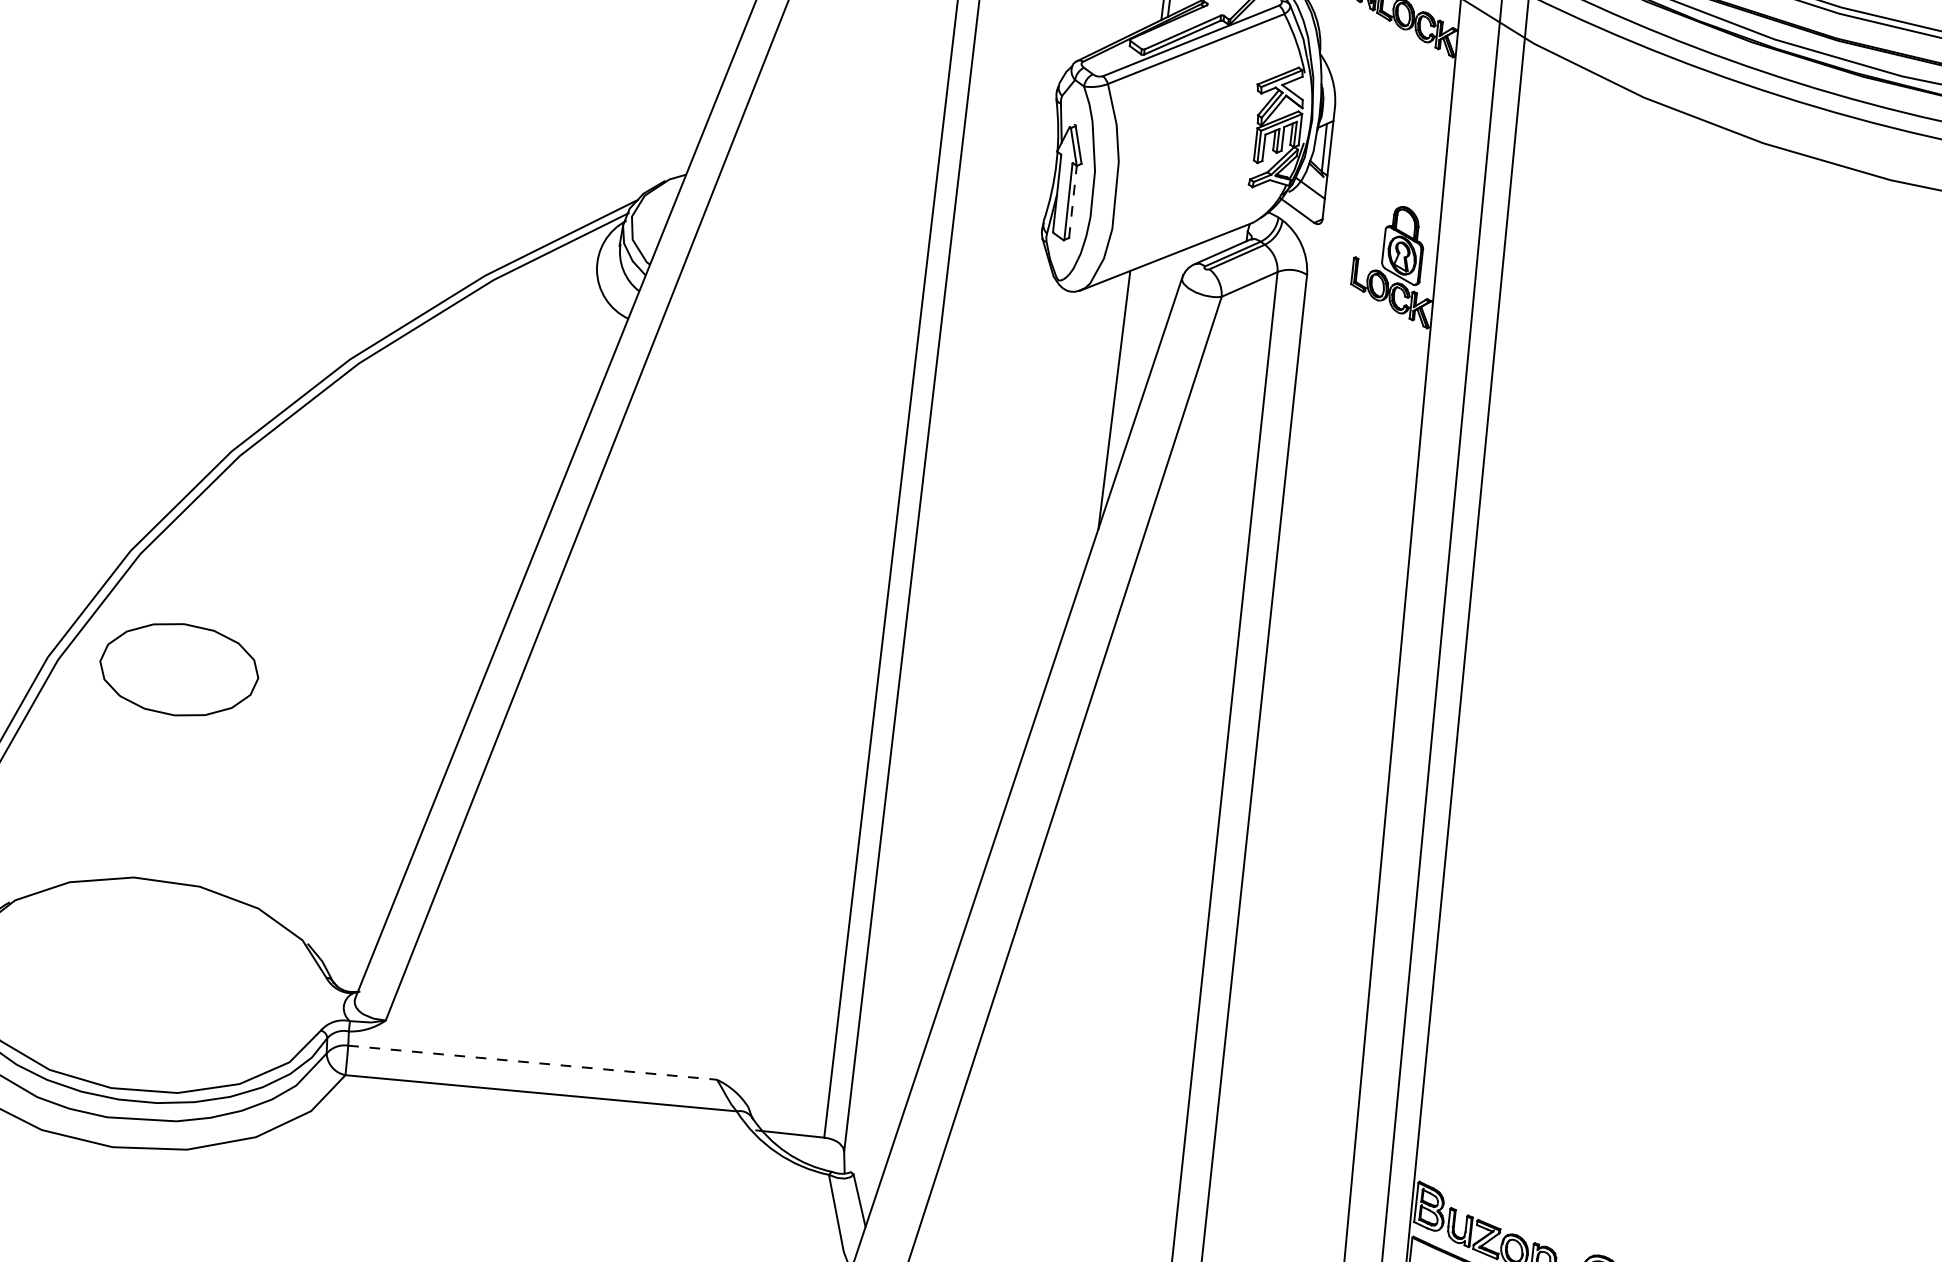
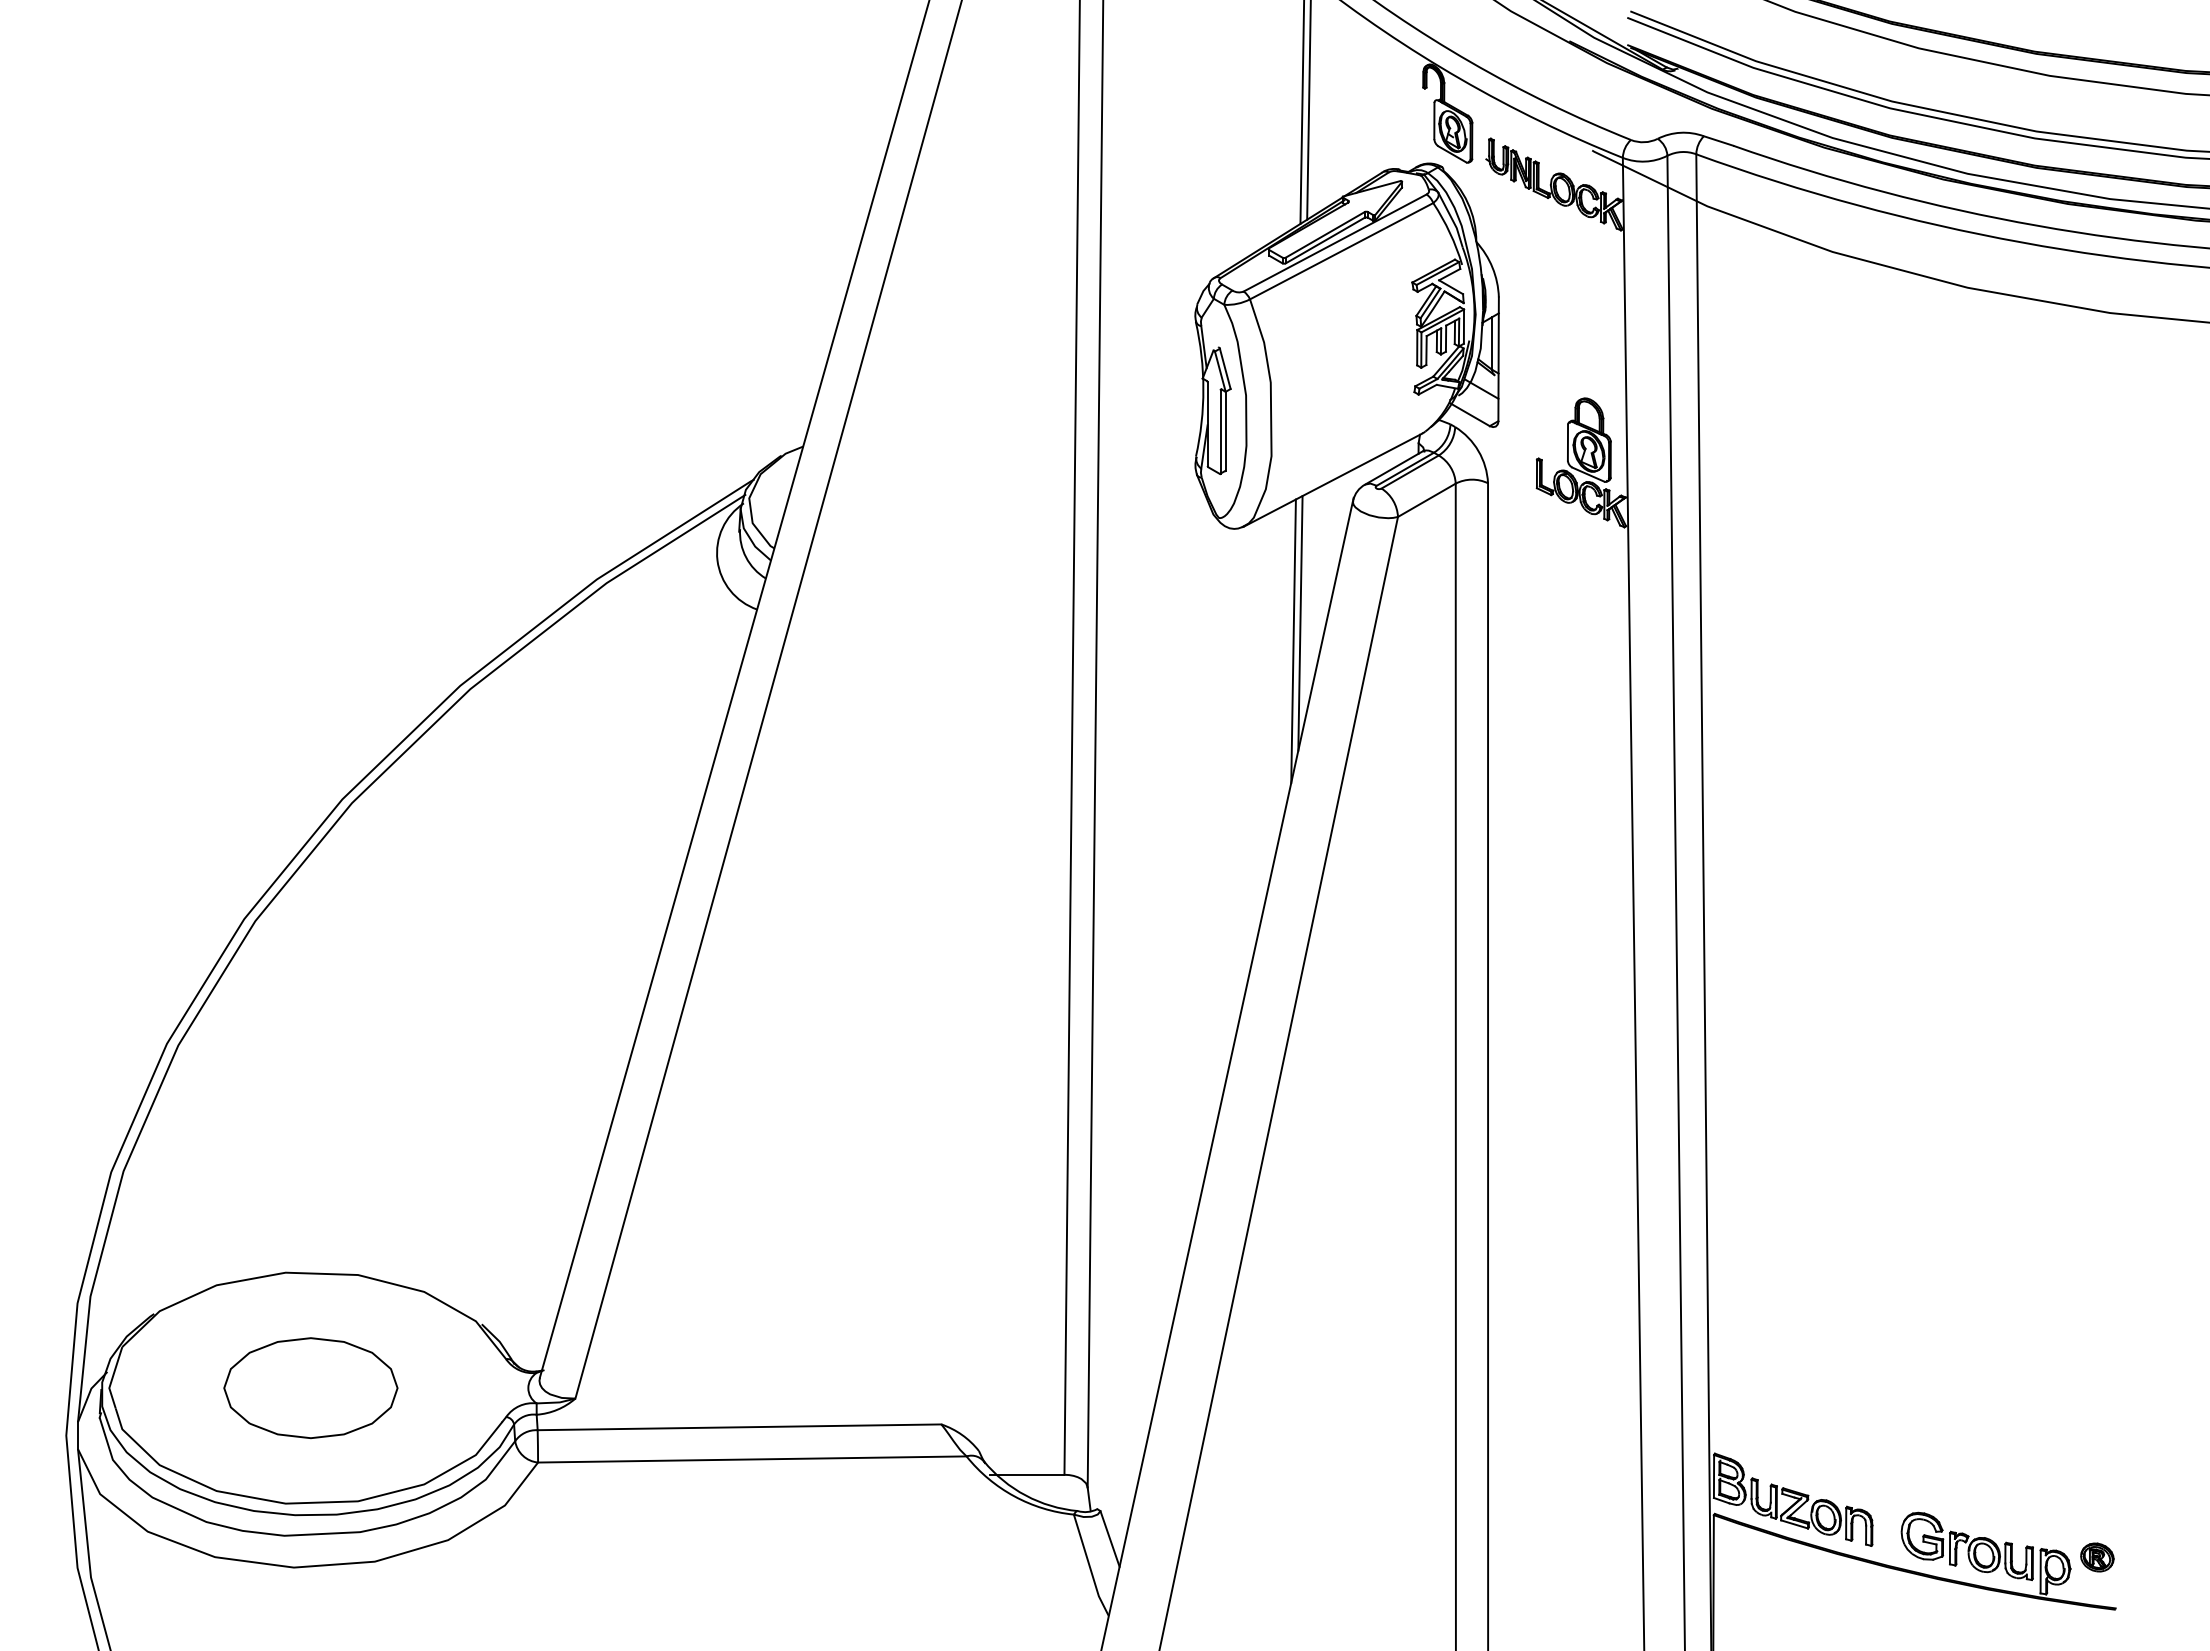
line: (1072, 201) -> (1225, 430), dashed -> solid
line: (1122, 384) -> (1300, 623), added
part: (178, 670) -> (310, 1388), moved
line: (532, 1062) -> (739, 1427), dashed -> solid

